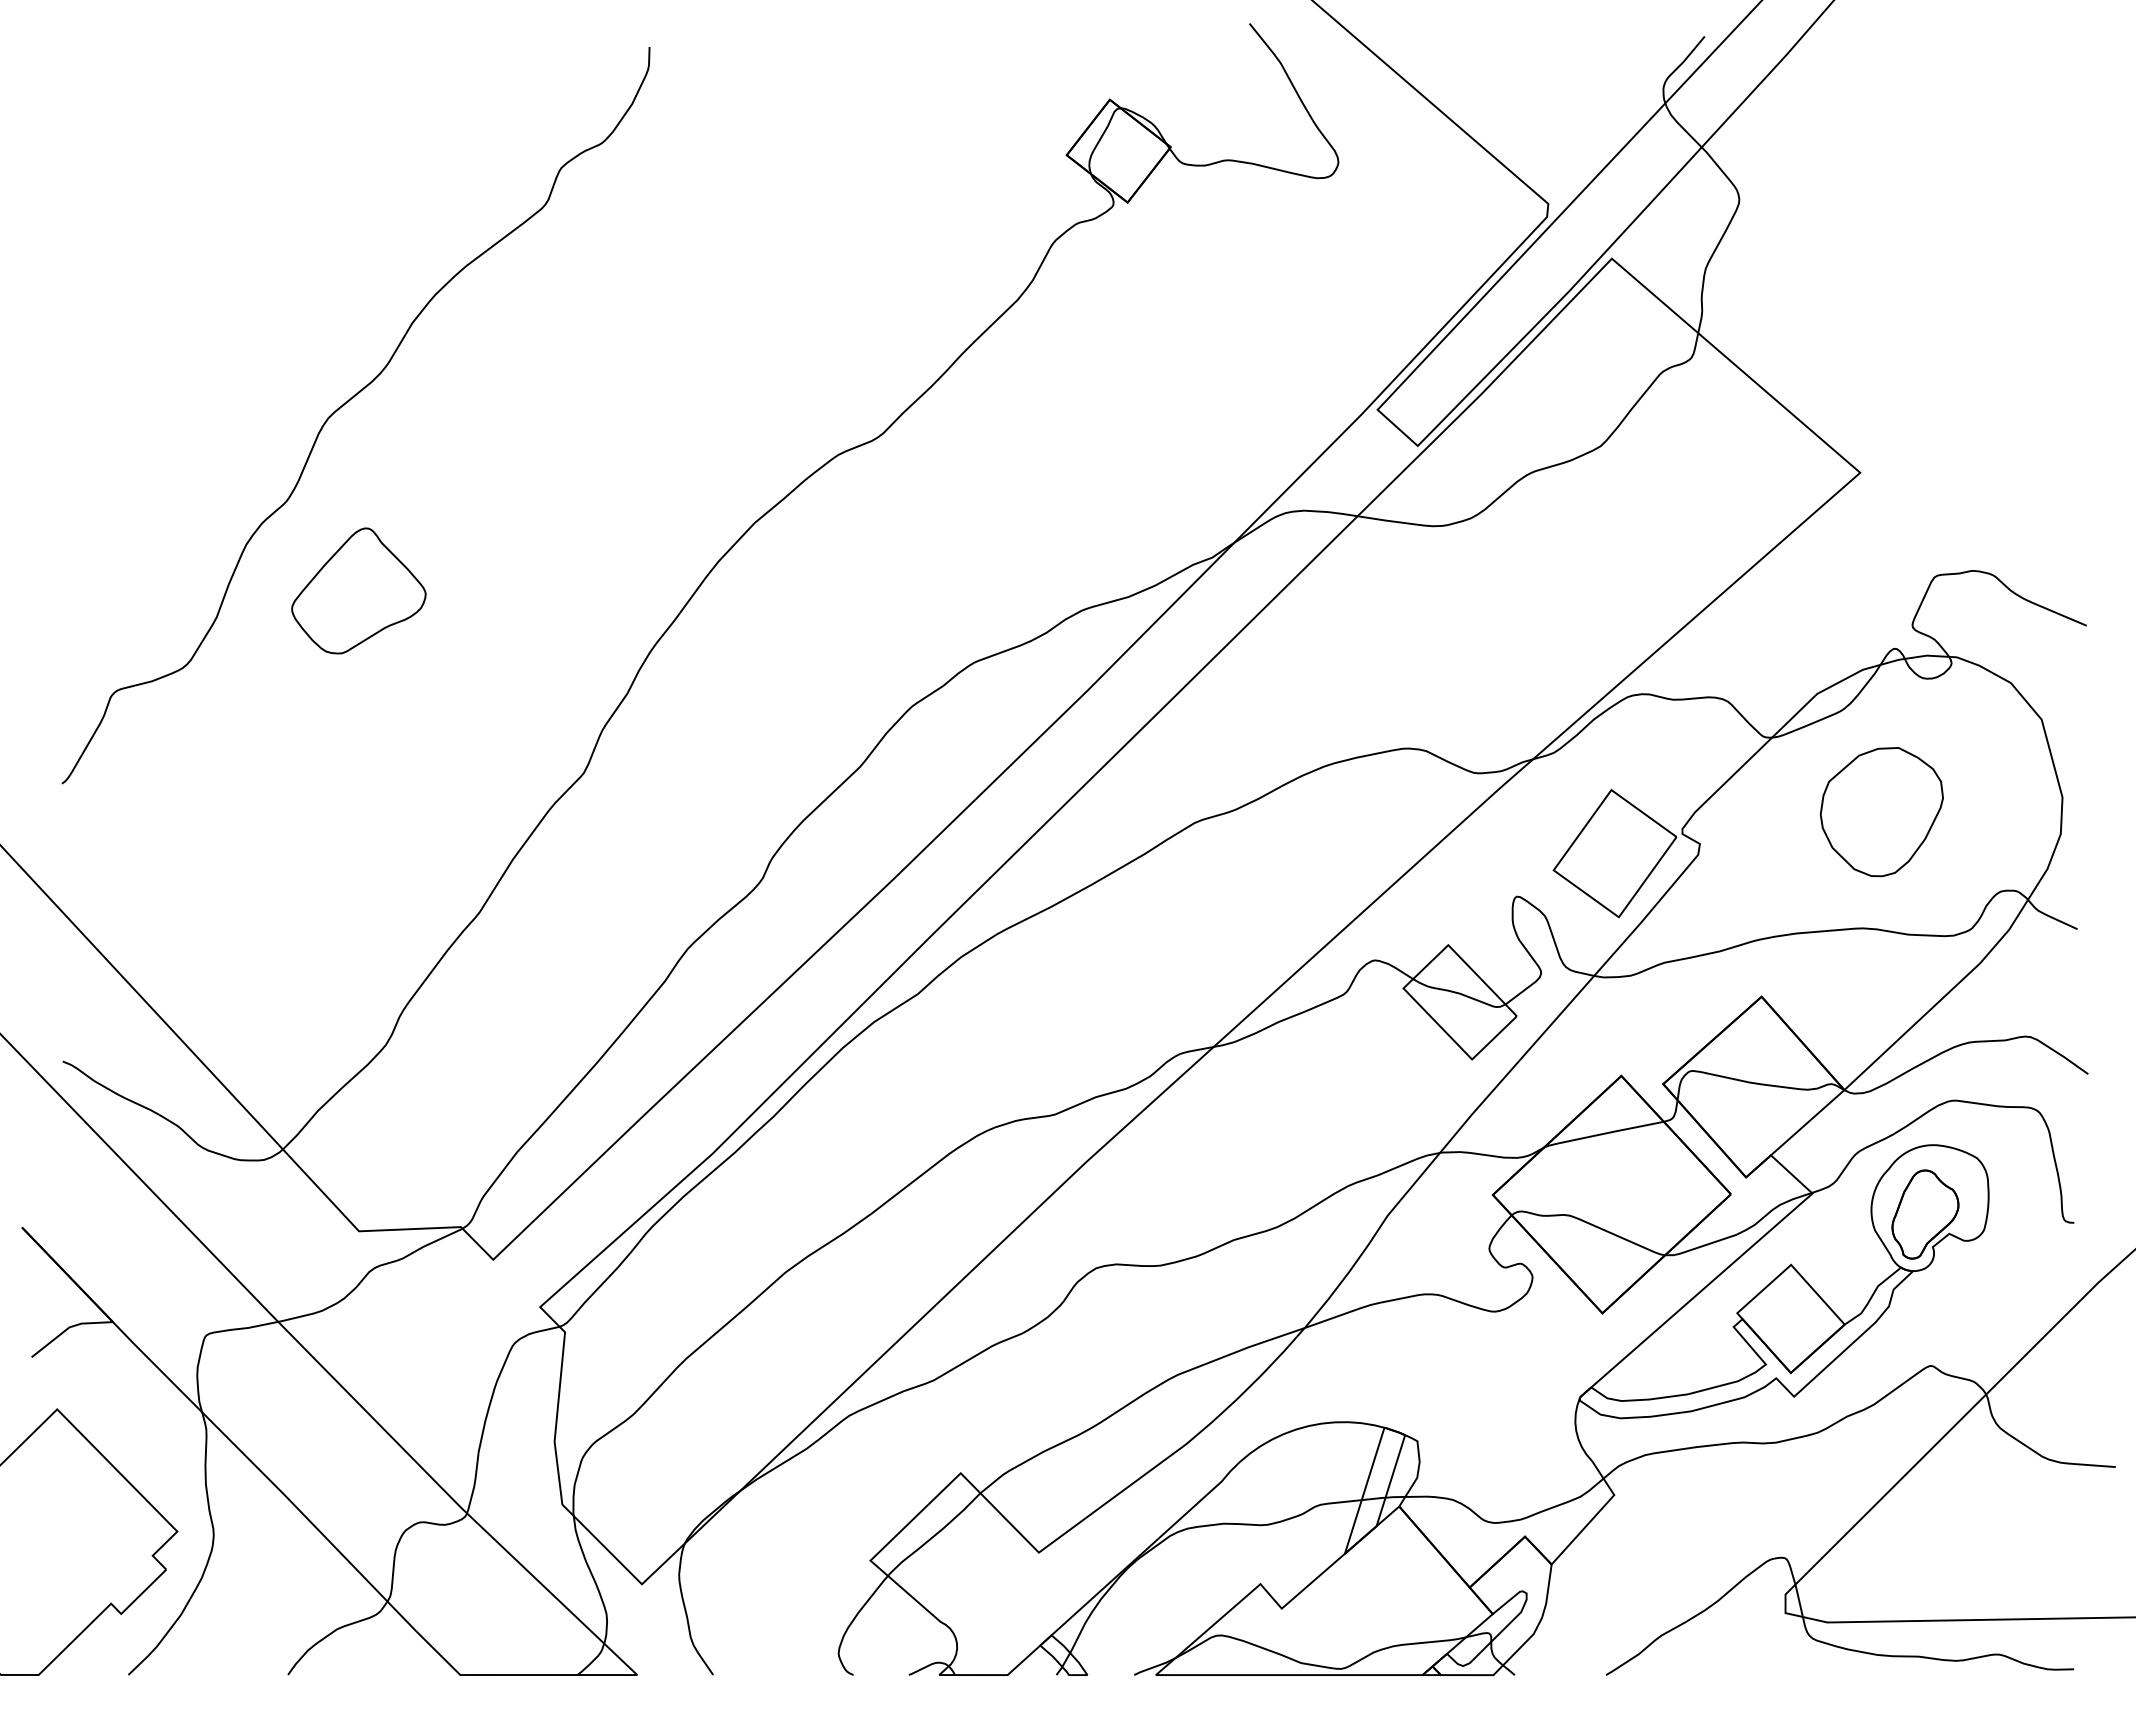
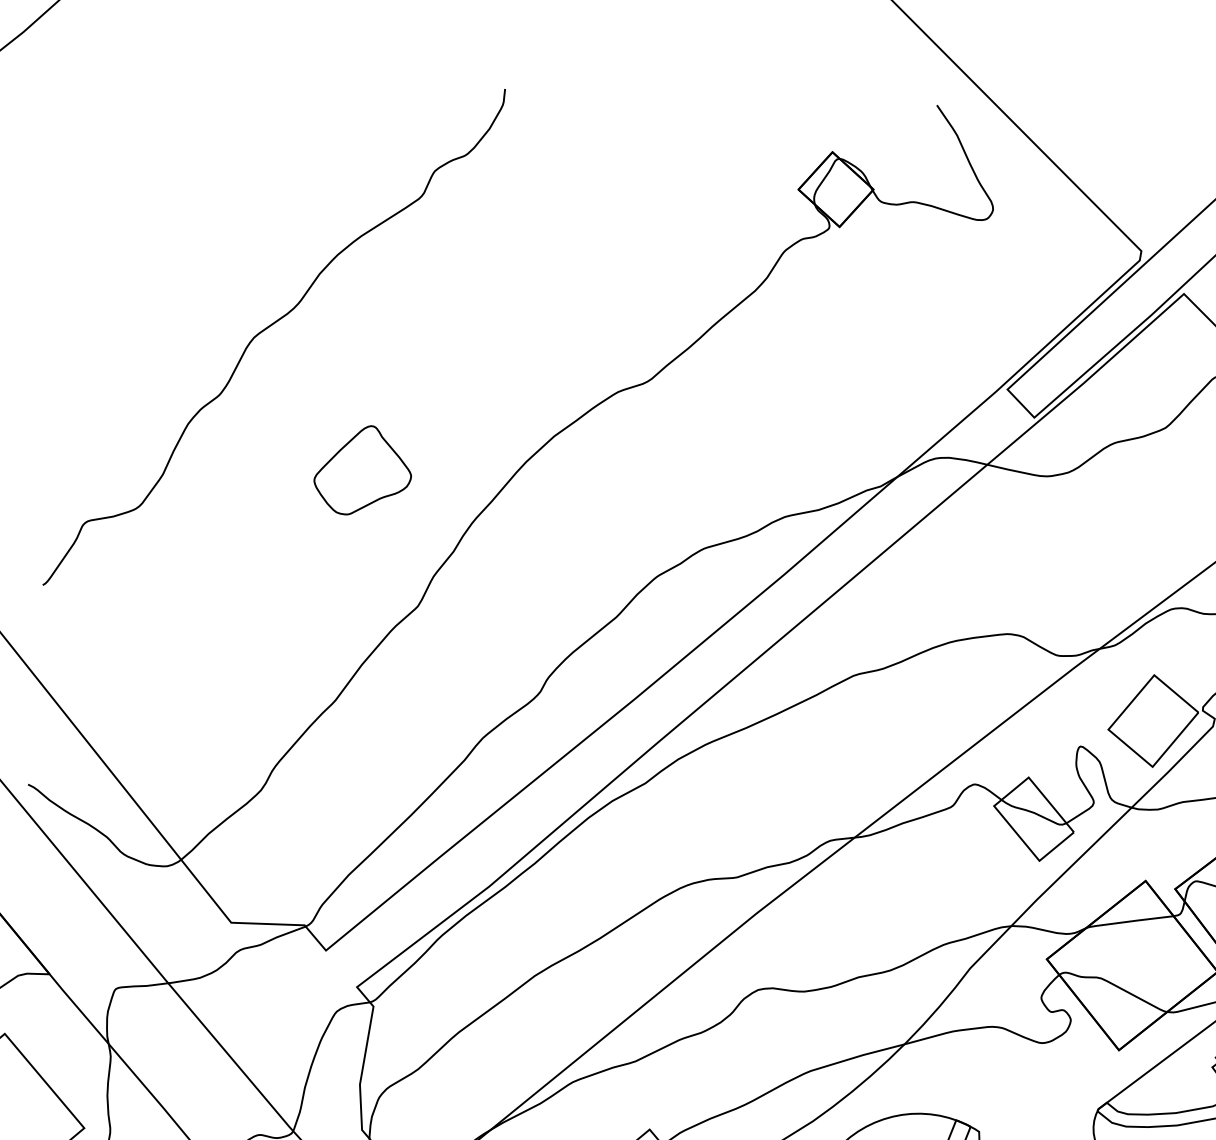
part: (358, 590) -> (363, 470), moved

